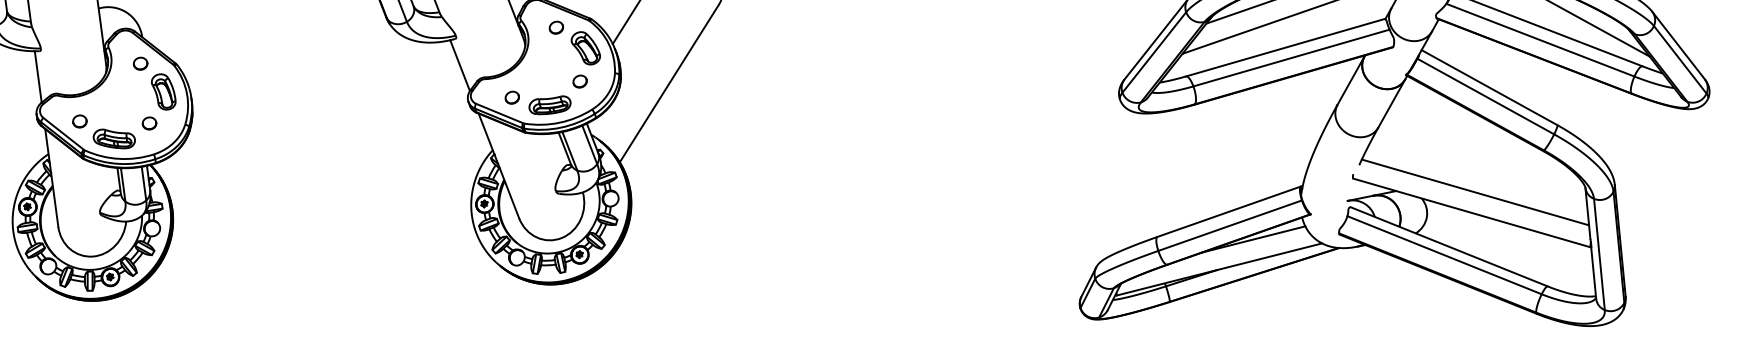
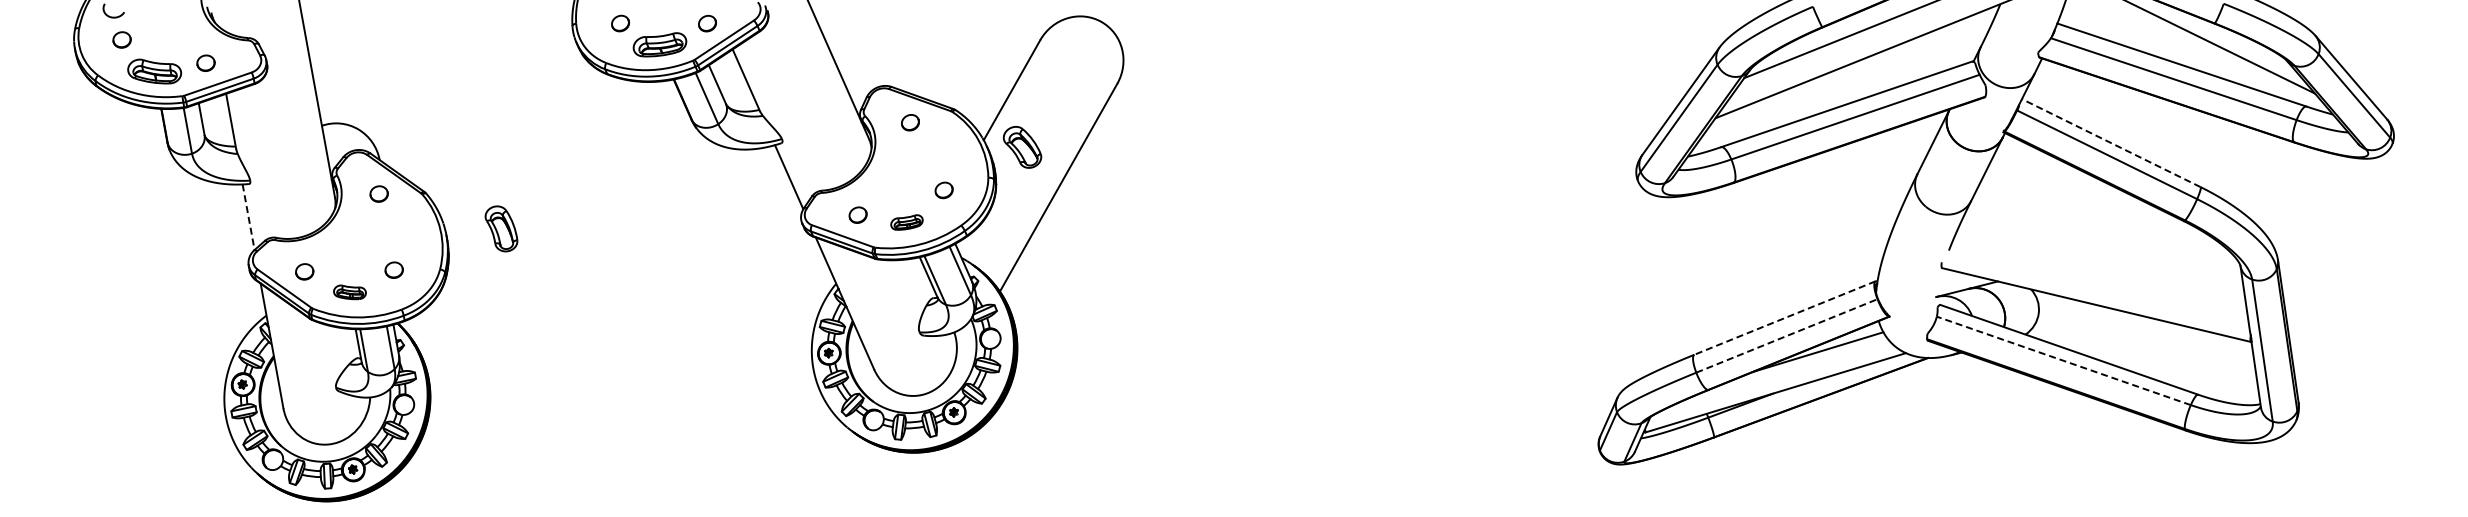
part: (585, 48) -> (1022, 147), moved
line: (38, 77) -> (248, 217), solid -> dashed
line: (1489, 87) -> (2111, 143), solid -> dashed
part: (163, 91) -> (501, 228), moved
part: (549, 105) -> (906, 222), size x0.6
part: (113, 139) -> (349, 292), size x0.6
line: (1475, 192) -> (2099, 278), removed
line: (1229, 212) -> (1785, 318), solid -> dashed
line: (1229, 225) -> (1786, 335), solid -> dashed
line: (1444, 254) -> (2063, 360), solid -> dashed

